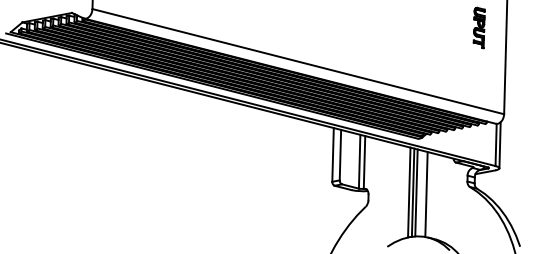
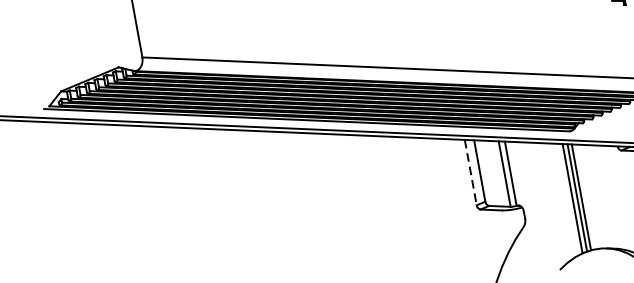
line: (333, 154) -> (471, 171), solid -> dashed
line: (426, 194) -> (593, 196), removed

